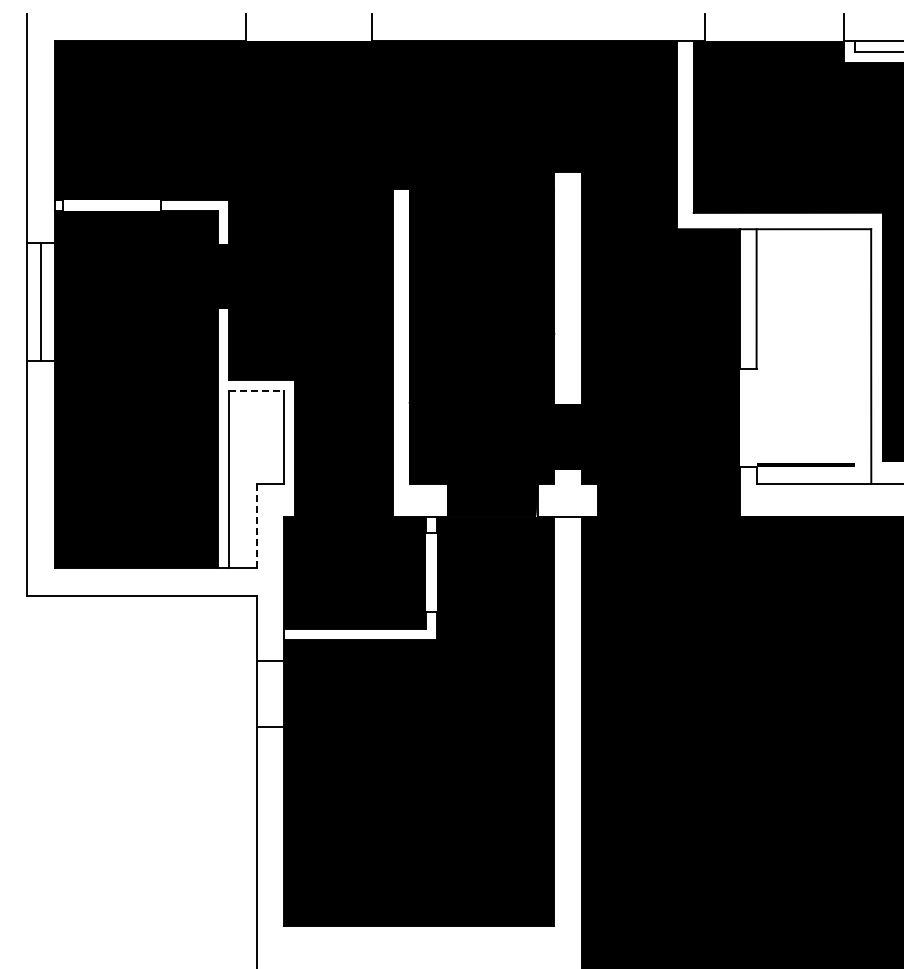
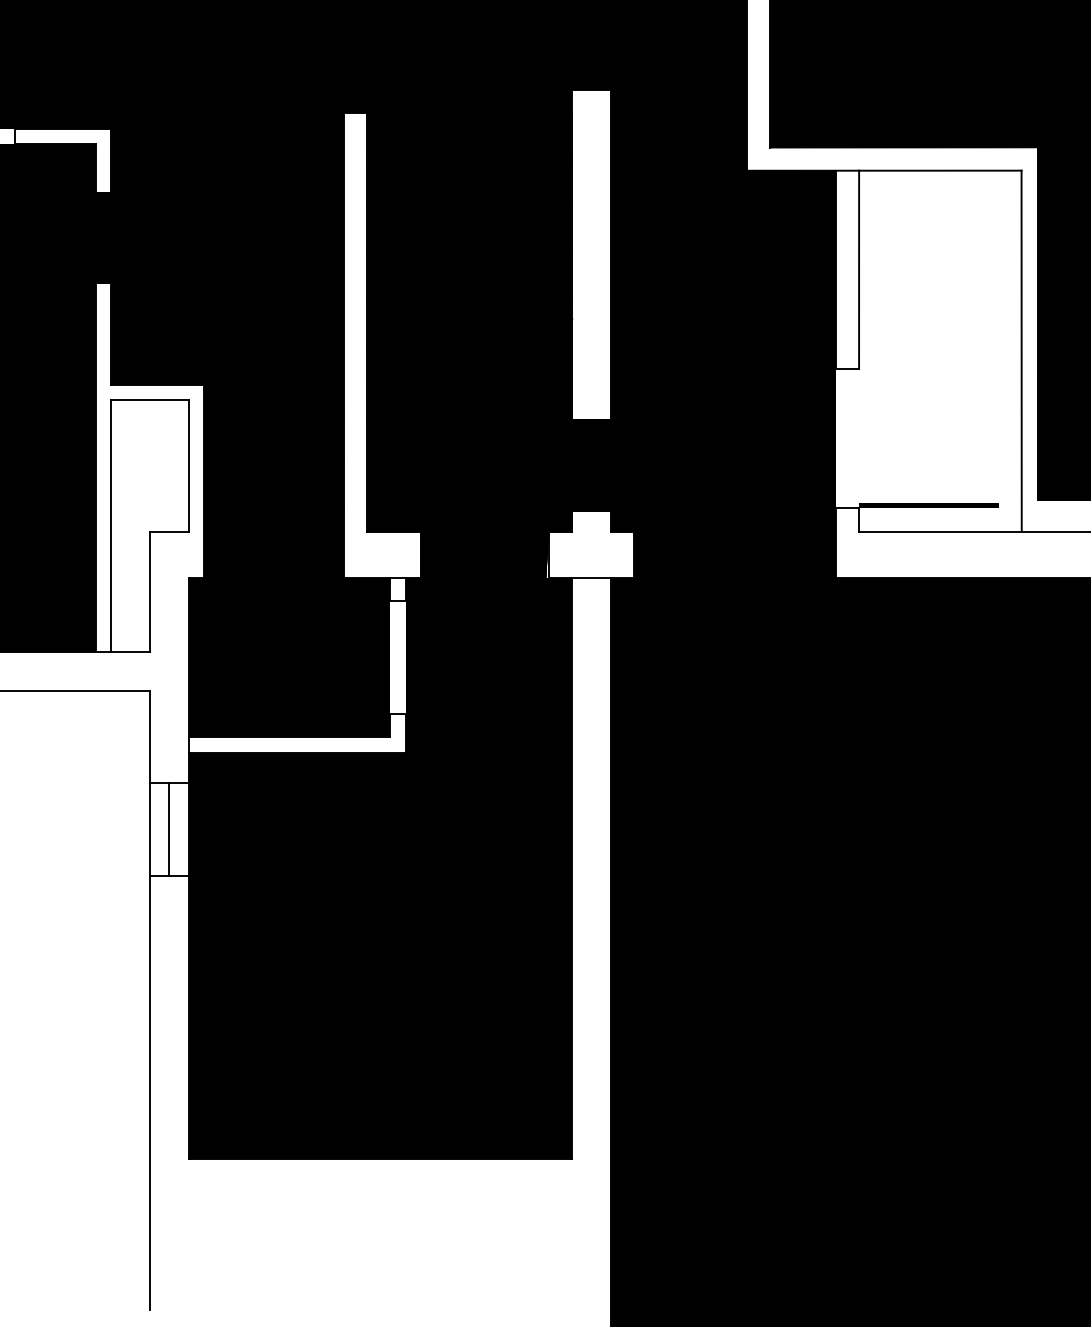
line: (257, 390) -> (151, 399), dashed -> solid
line: (256, 526) -> (149, 592), dashed -> solid
line: (270, 693) -> (169, 829), added

